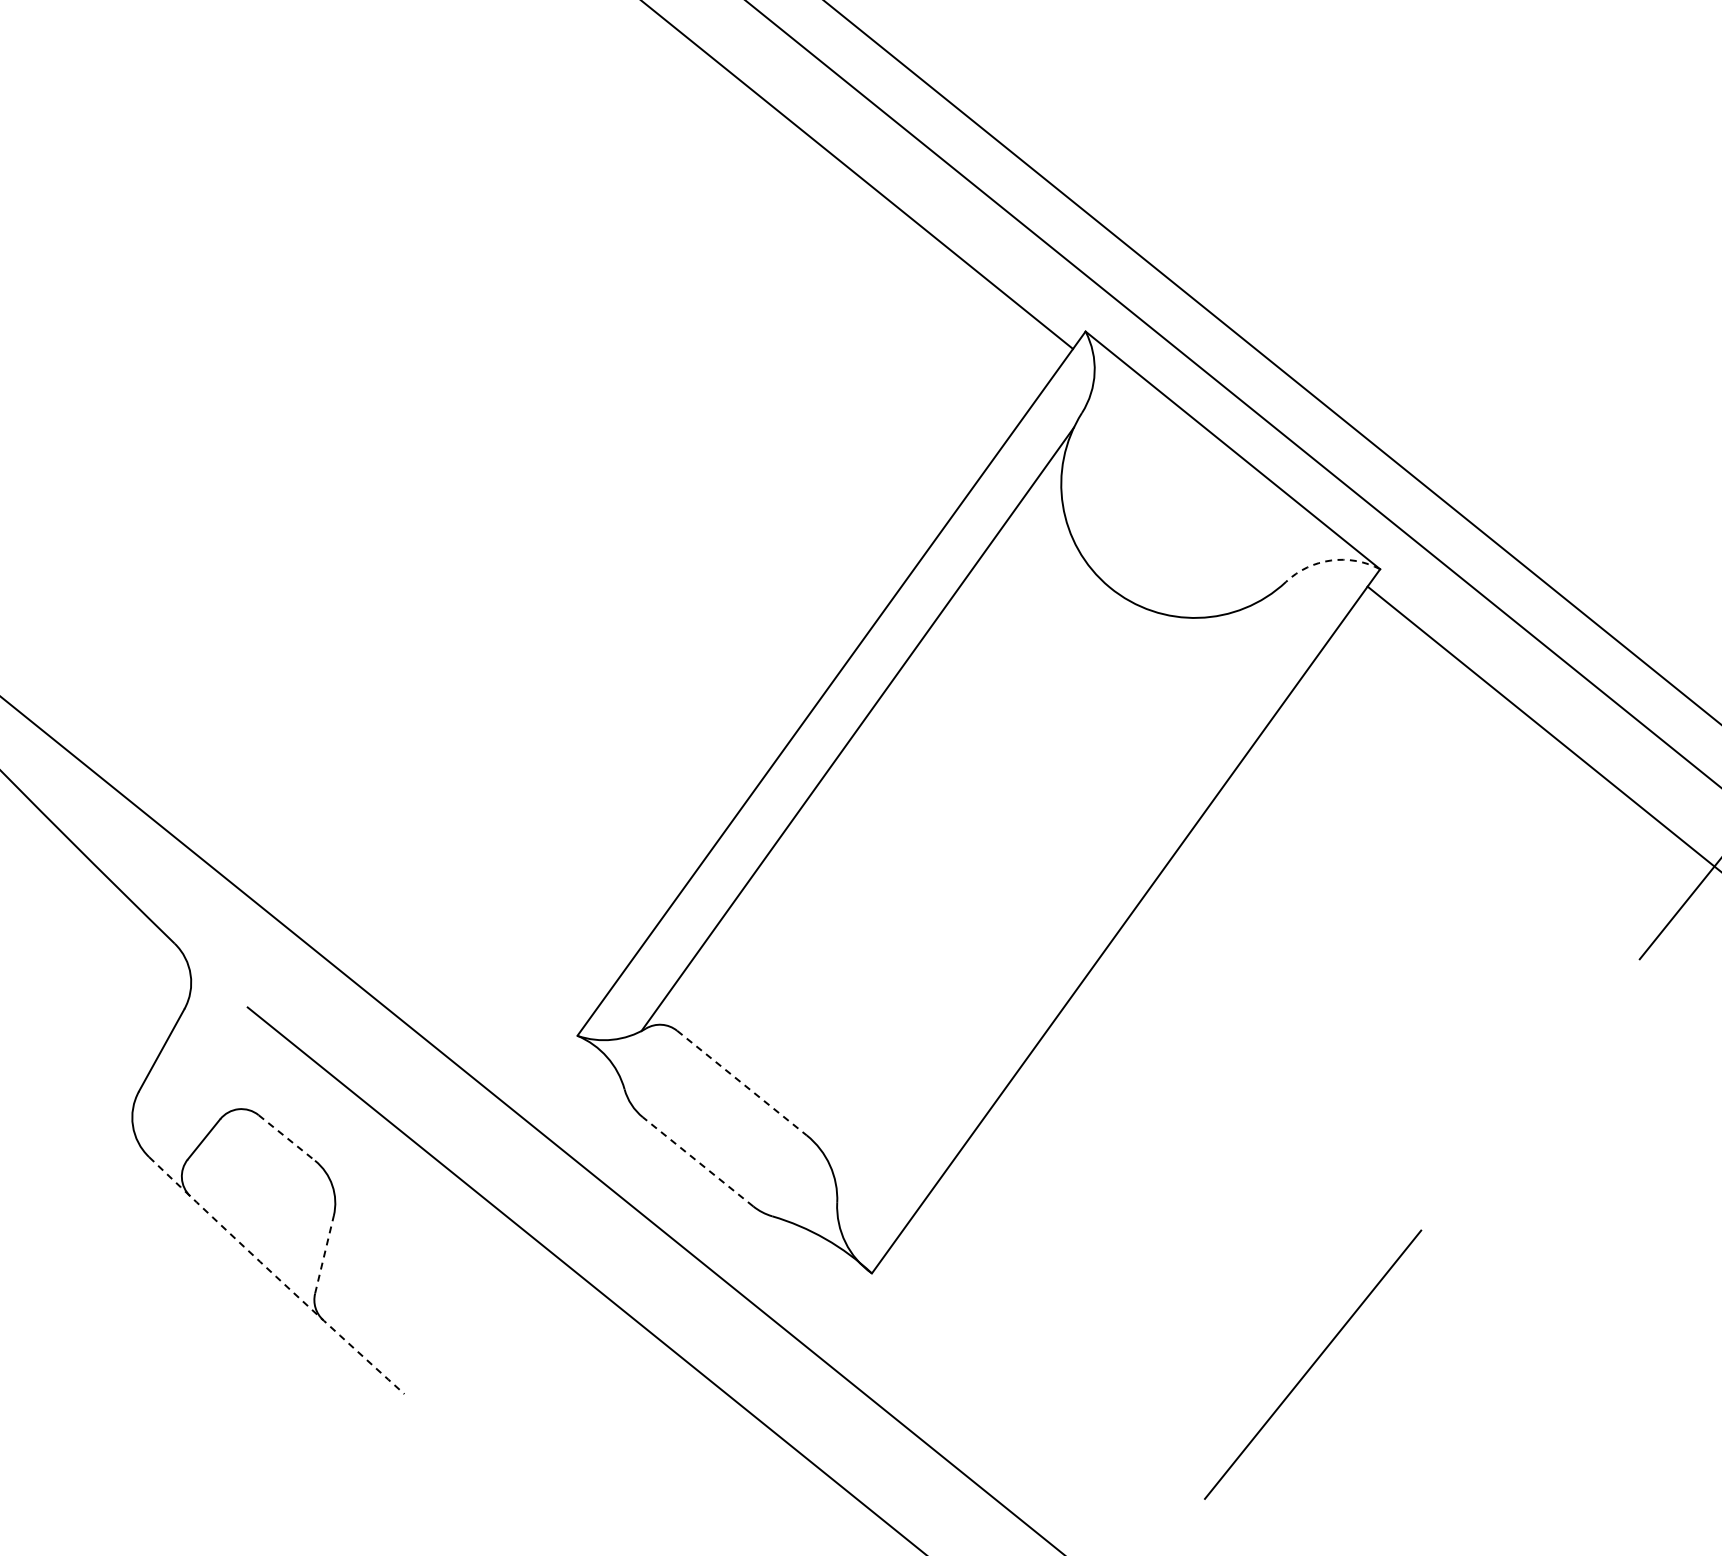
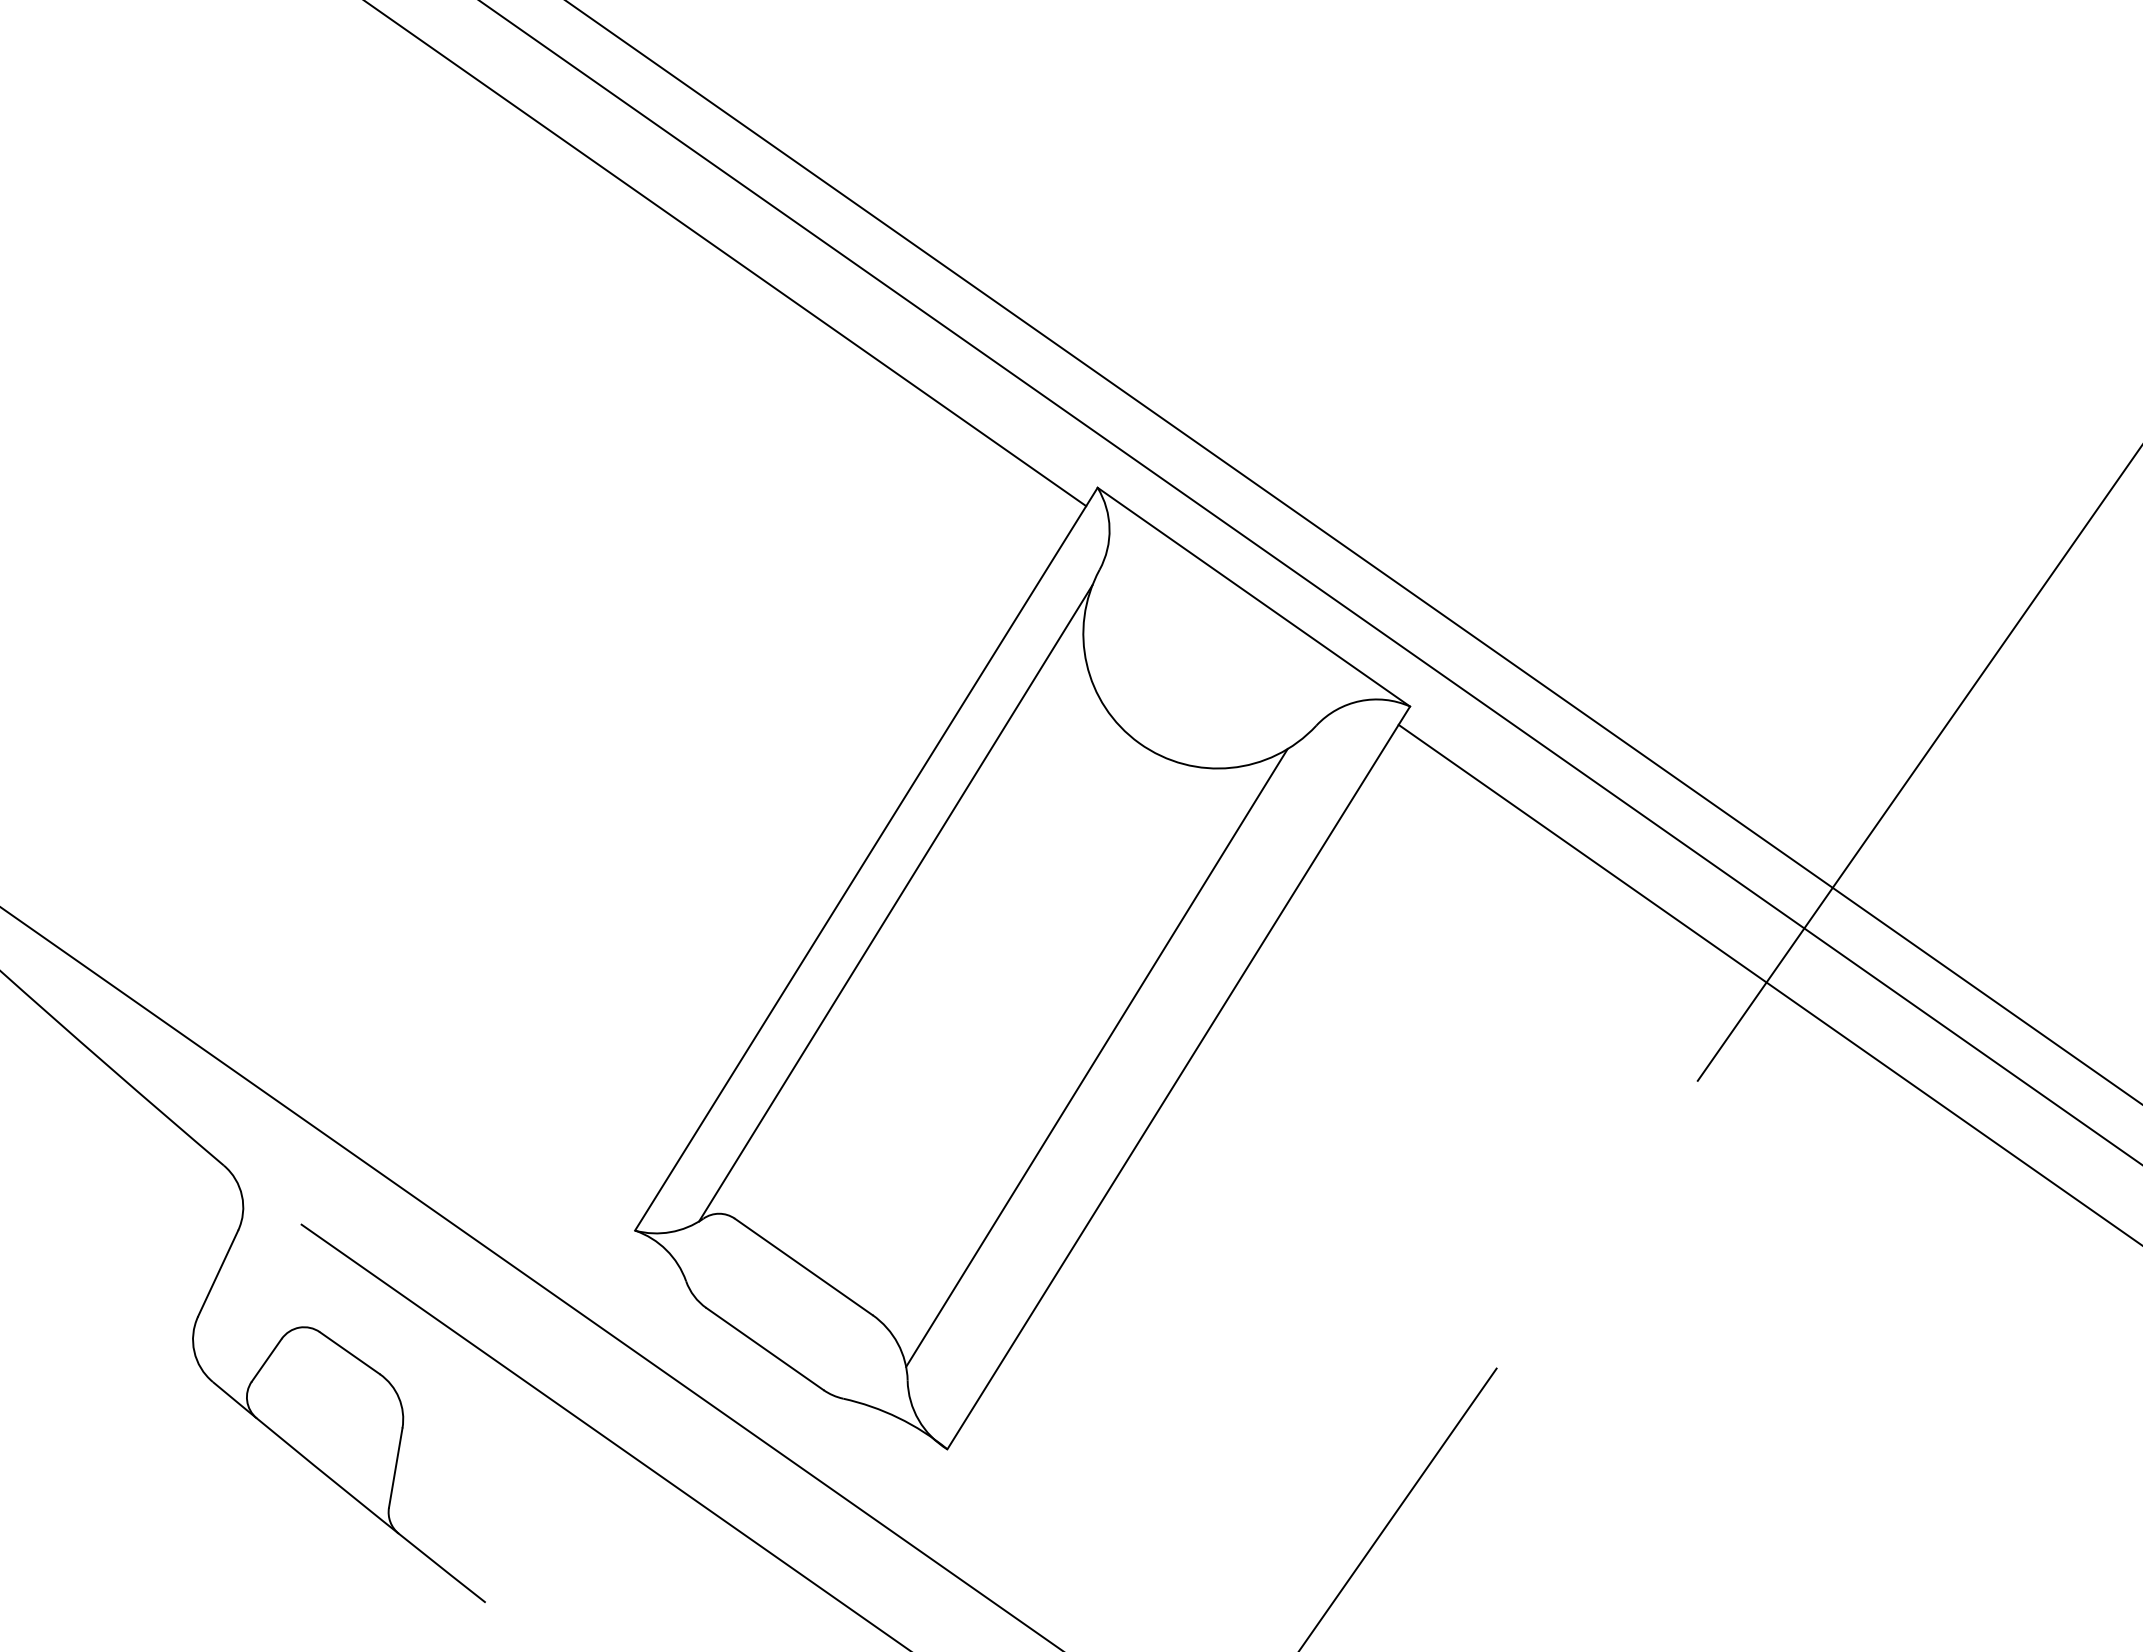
arc: (1331, 560) -> (1360, 701), dashed -> solid
line: (1046, 895) -> (1096, 1057), added
line: (741, 1082) -> (803, 1266), dashed -> solid
line: (286, 1138) -> (349, 1353), dashed -> solid
line: (697, 1161) -> (764, 1348), dashed -> solid
line: (324, 1254) -> (395, 1467), dashed -> solid
arc: (275, 1276) -> (348, 1493), dashed -> solid

